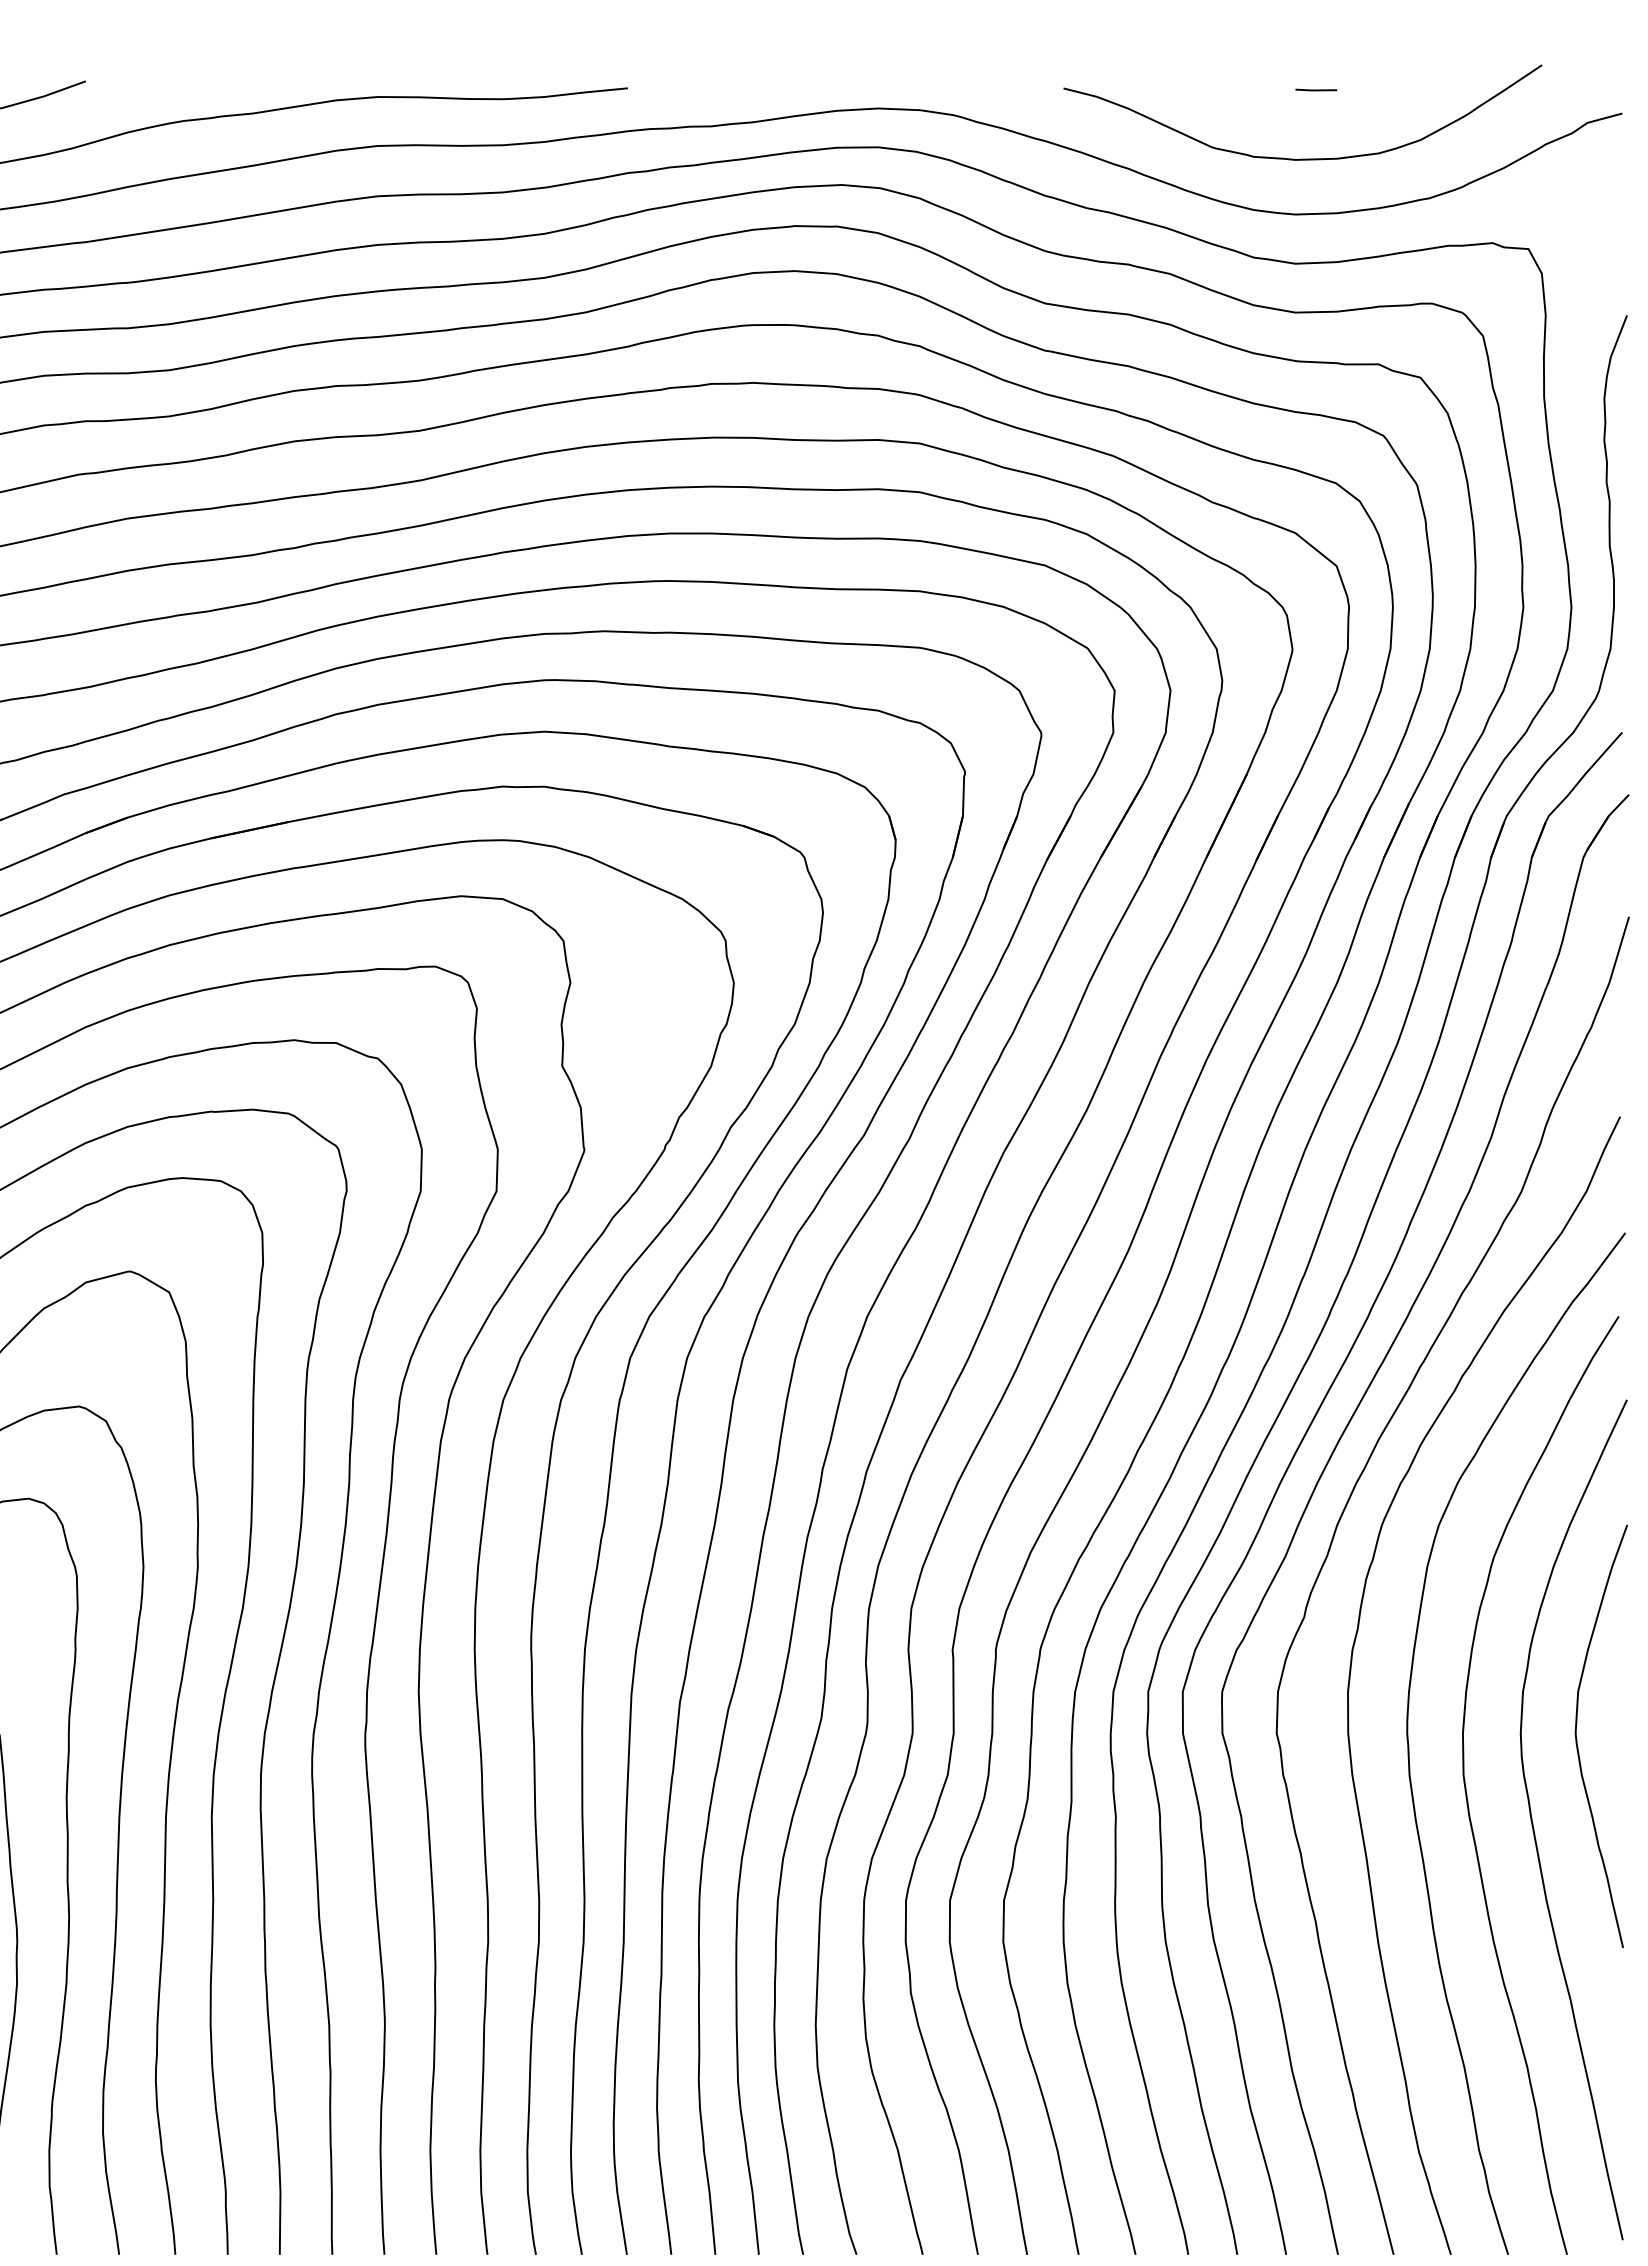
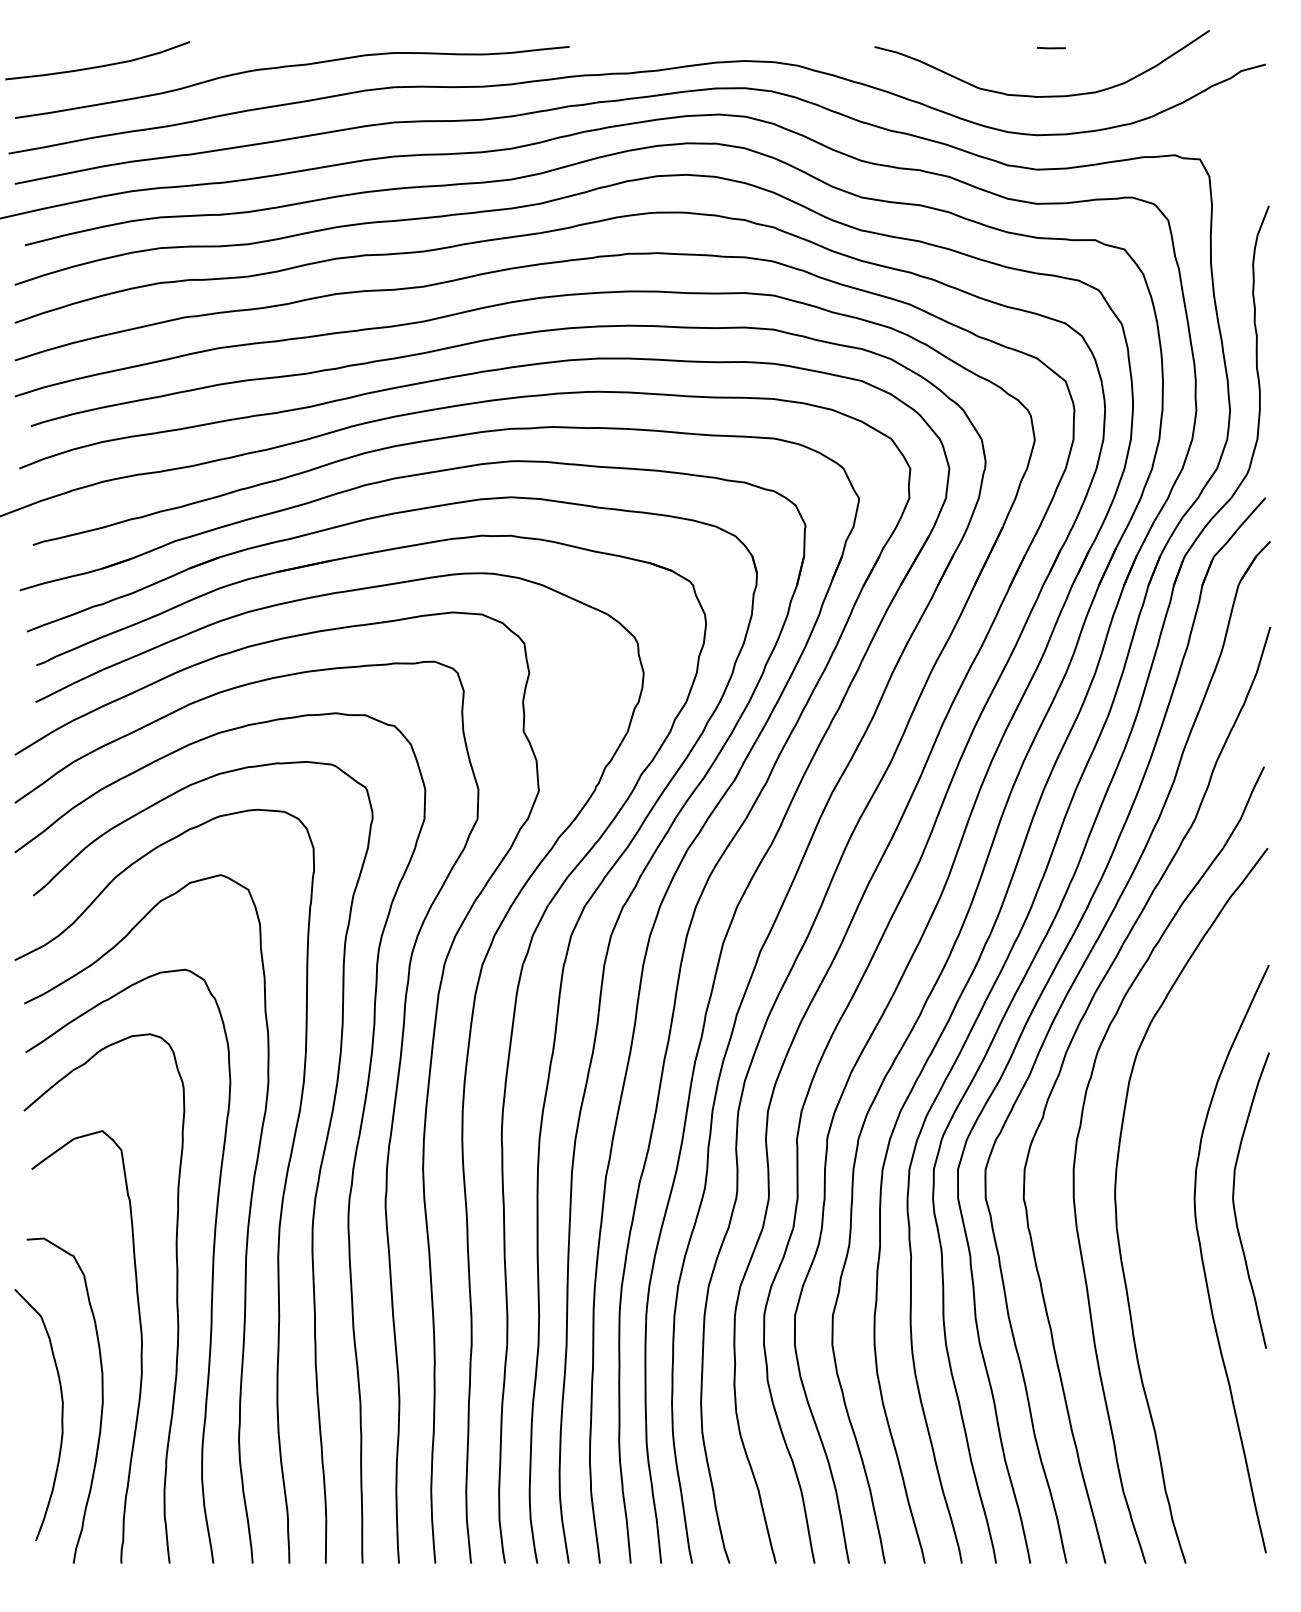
curve: (1467, 1791) -> (1157, 1239), removed

